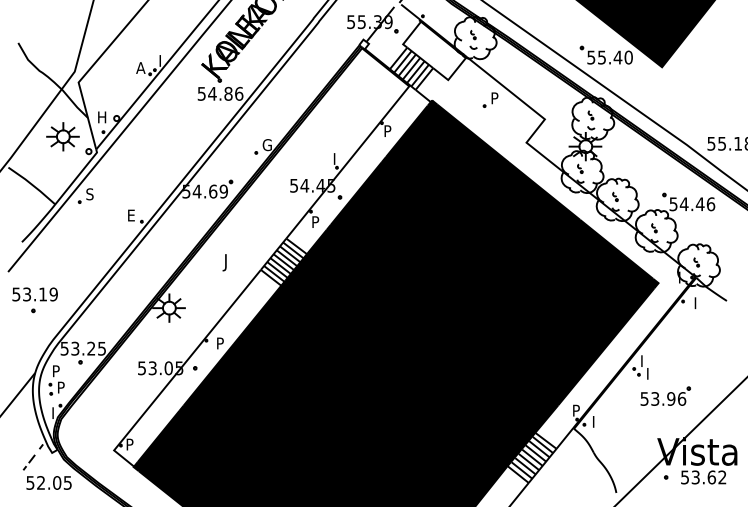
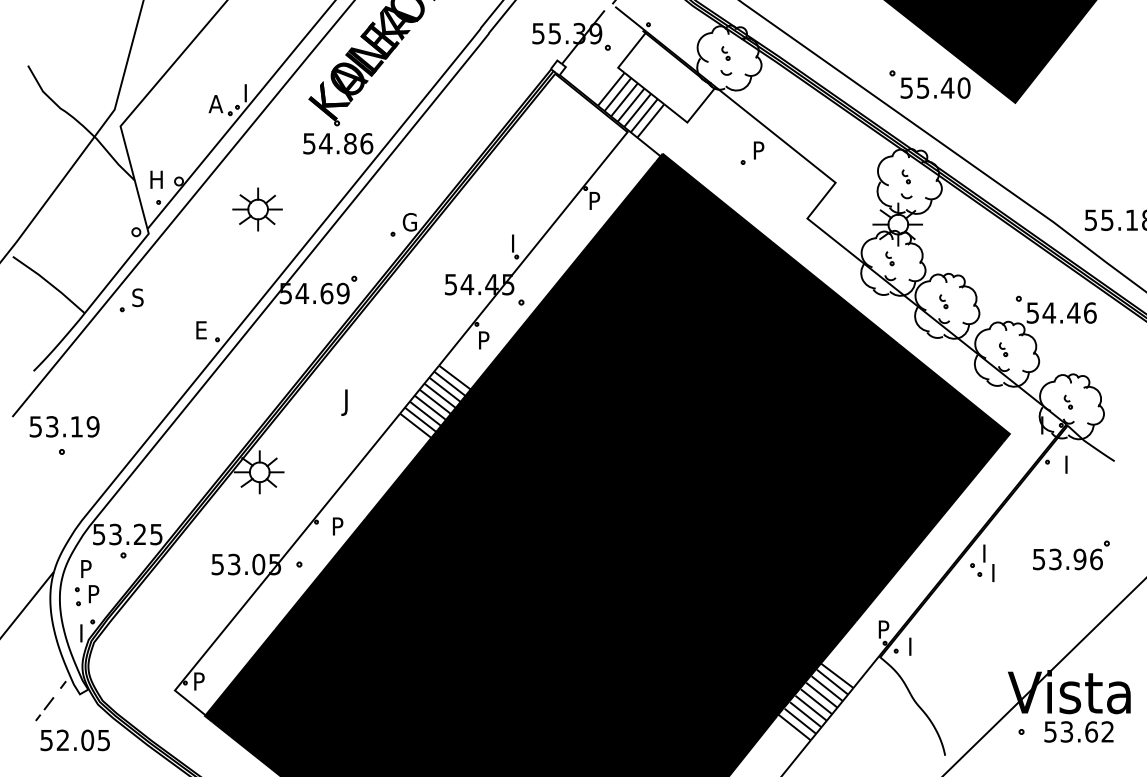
part: (62, 136) -> (256, 209), moved
part: (34, 300) -> (63, 436), moved
part: (665, 395) -> (1071, 554), moved

